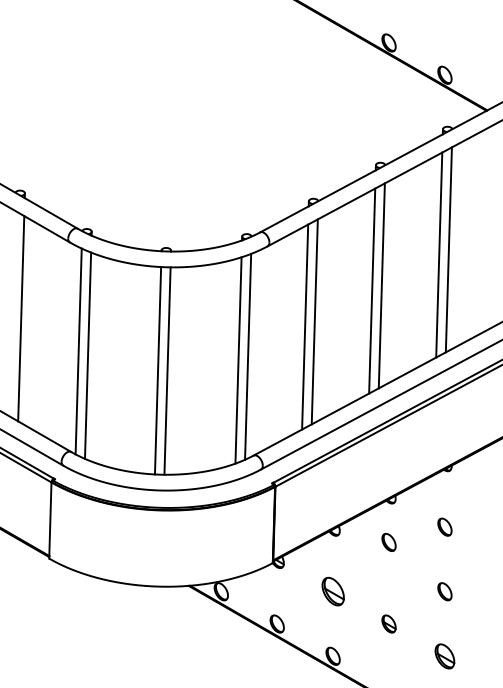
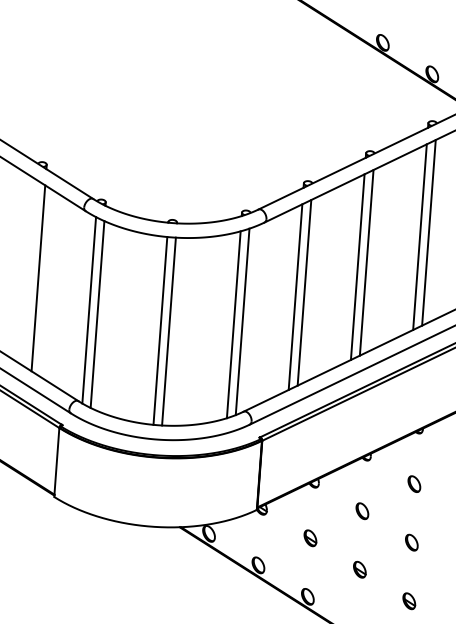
part: (388, 542) -> (361, 511), moved
part: (332, 591) -> (309, 538), size x0.62
part: (444, 655) -> (408, 600), size x0.71

